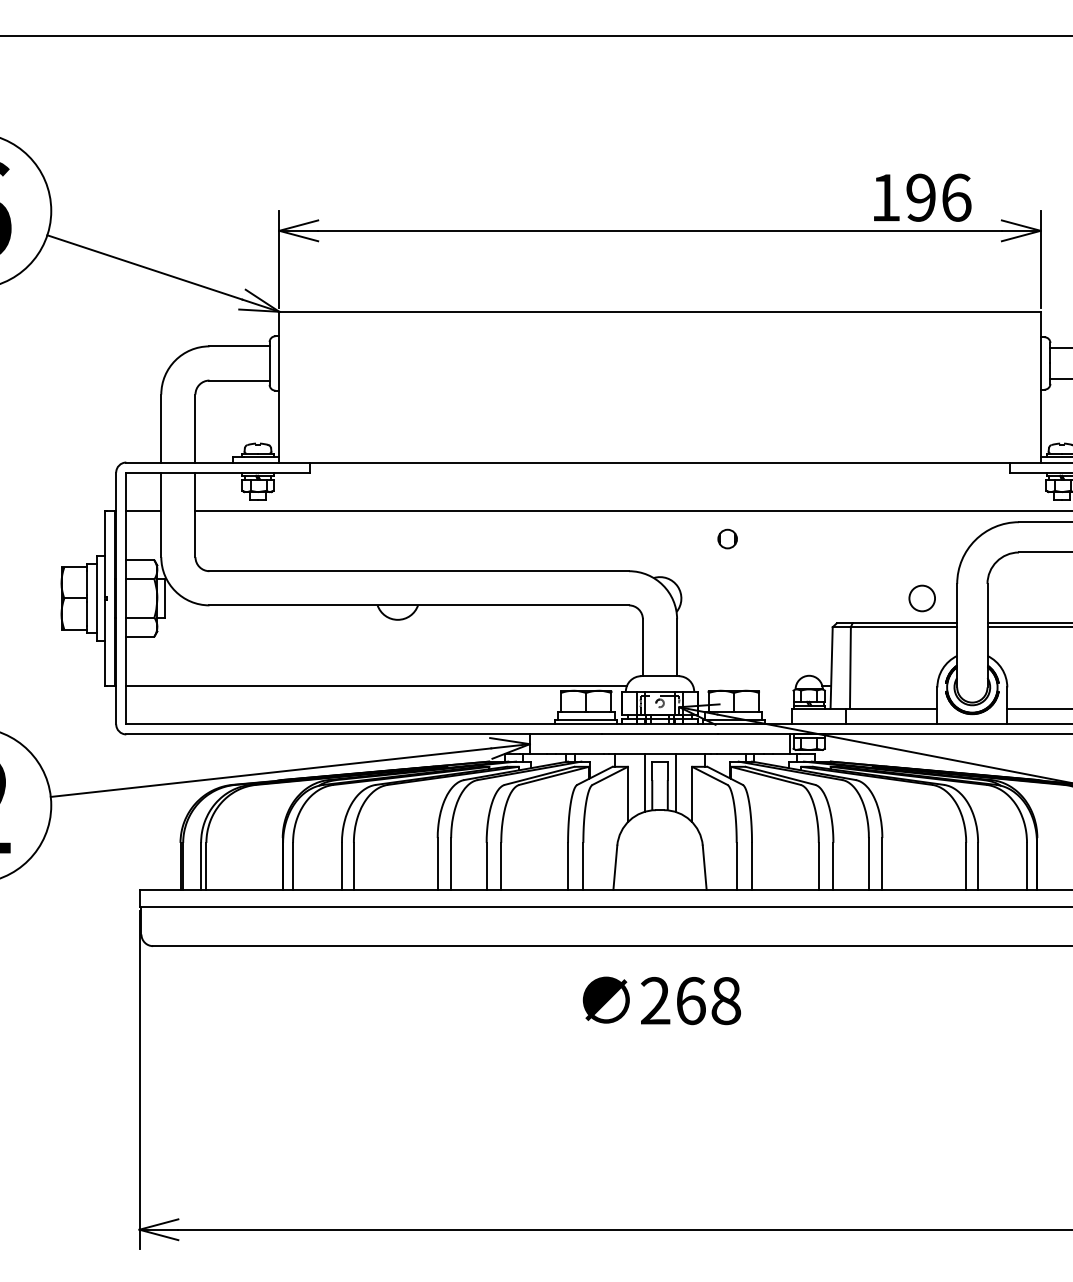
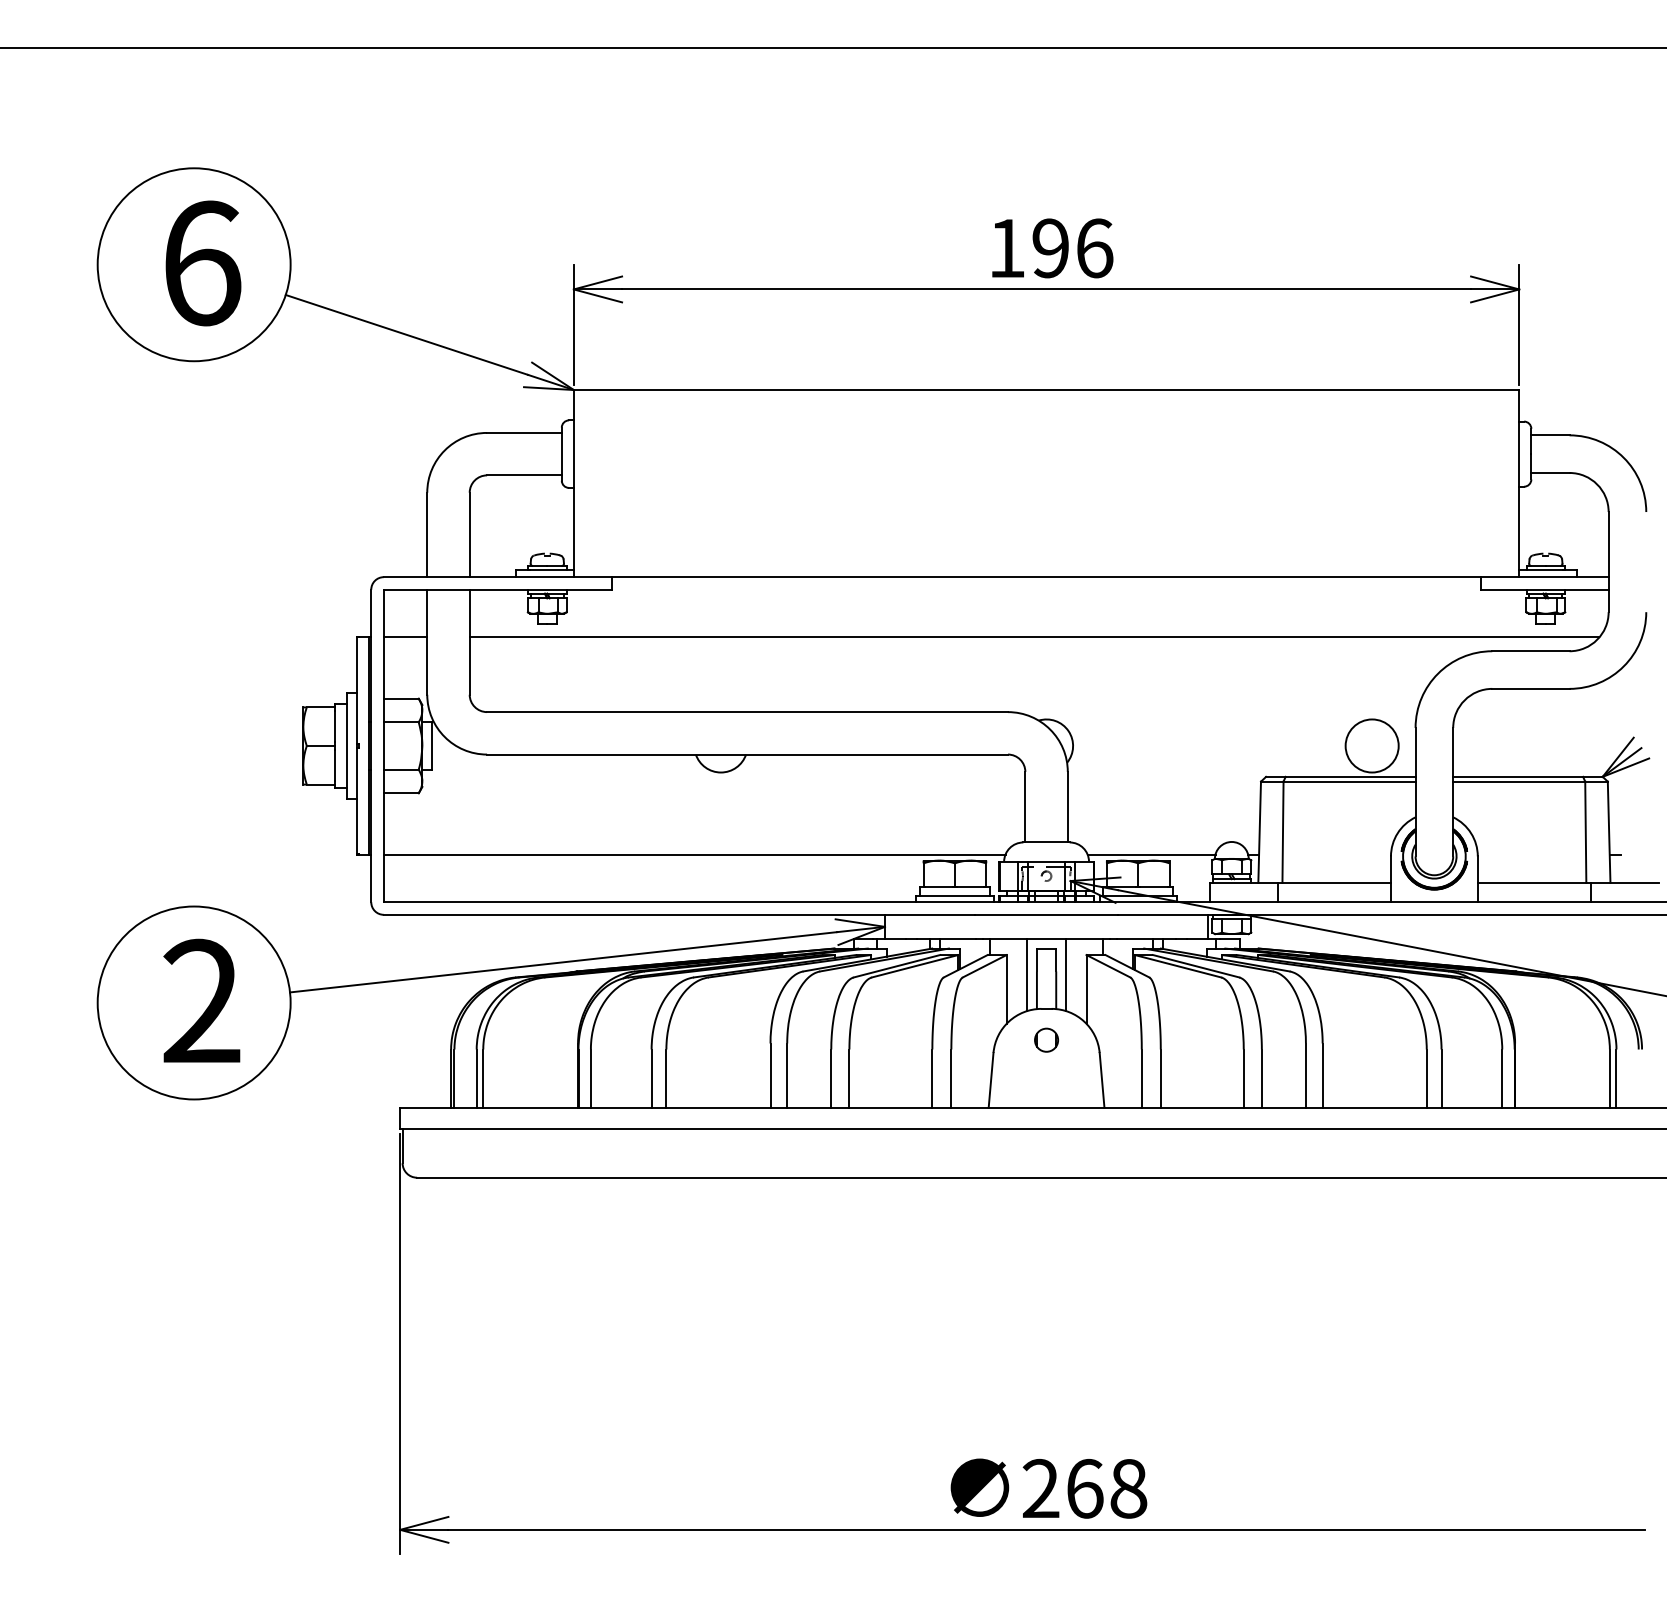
text: (922, 197) -> (1052, 248), moved
circle: (727, 538) -> (1046, 1039), moved
circle: (921, 598) -> (1371, 745), size x1.67
line: (744, 685) -> (1151, 854), added
text: (661, 1000) -> (1048, 1488), moved

